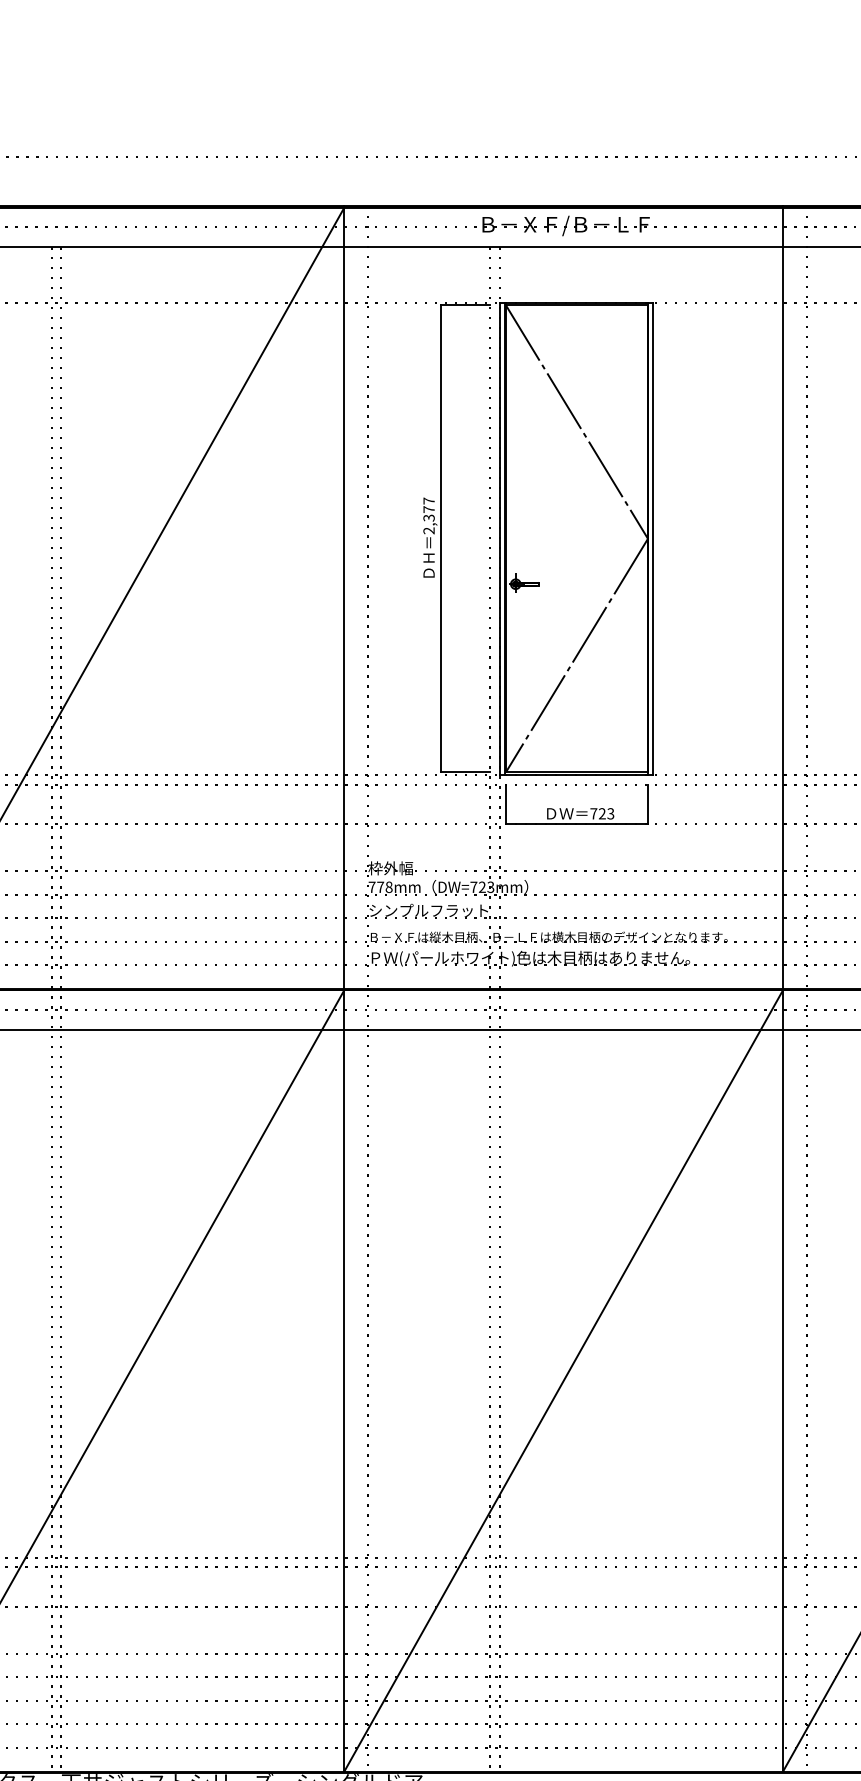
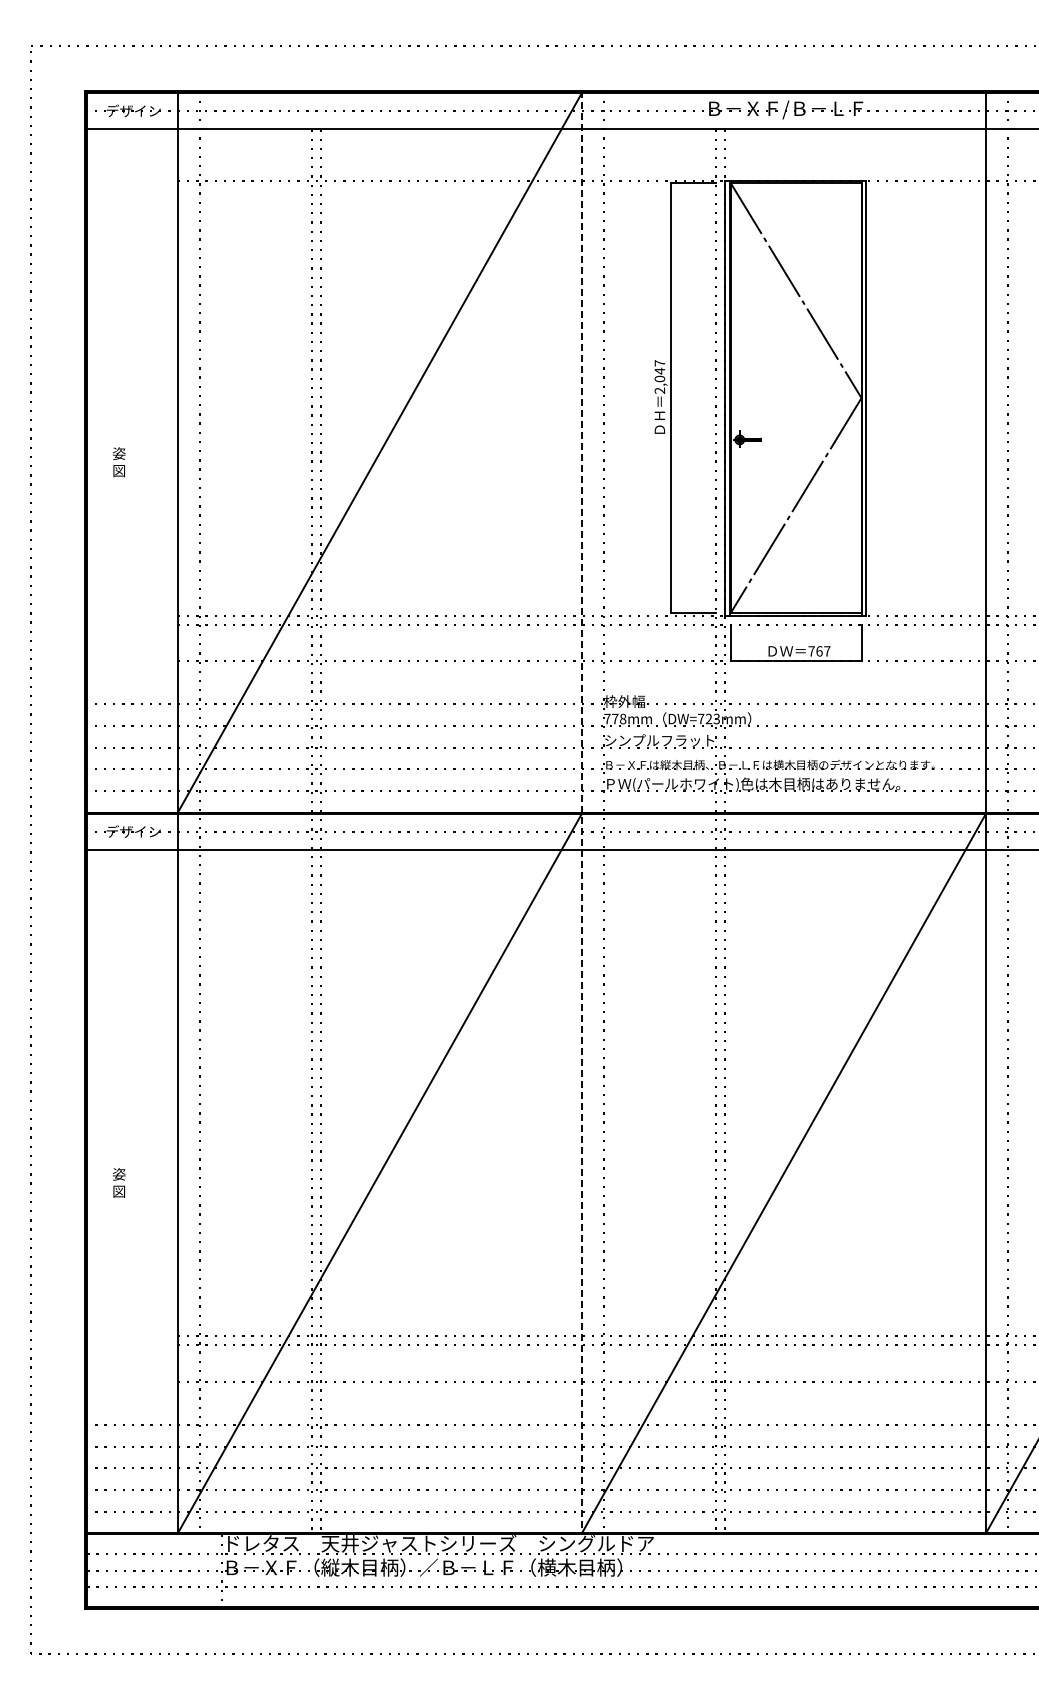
text: (428, 513) -> (659, 374), 2,377 -> 2,047
text: (606, 813) -> (823, 651), 723 -> 767
line: (343, 988) -> (581, 812), solid -> dashed

